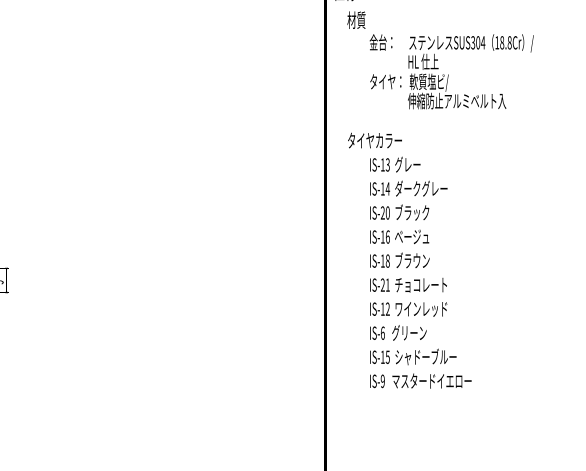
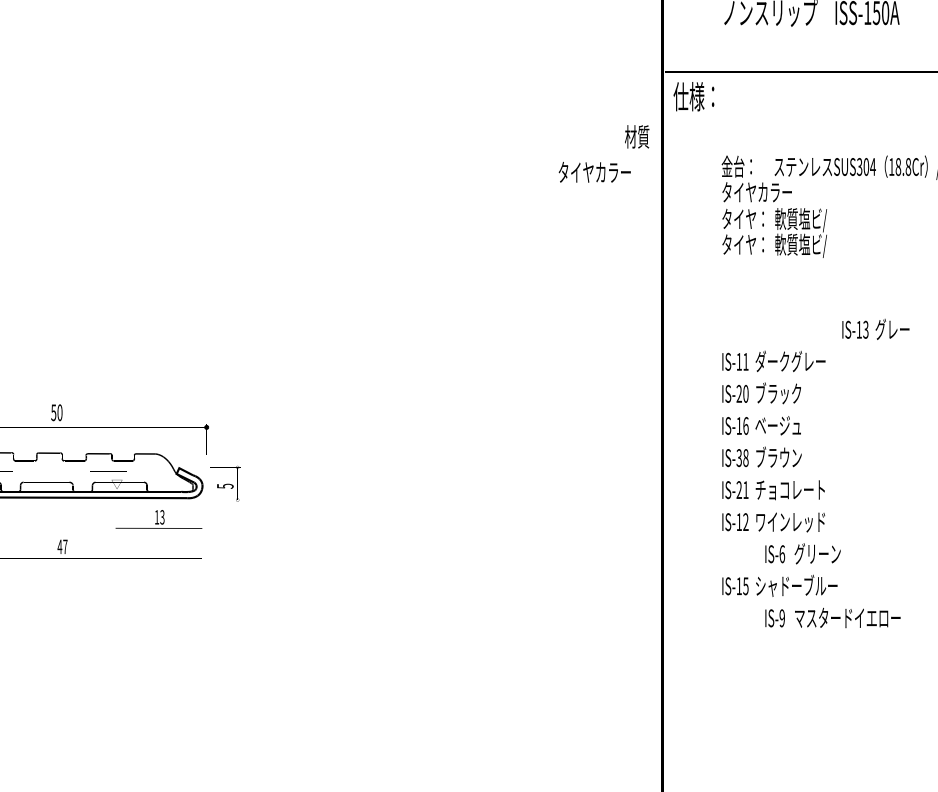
text: (356, 19) -> (637, 136), moved
text: (404, 61) -> (767, 192), HL 仕上 -> タイヤカラー
text: (437, 101) -> (812, 245), 伸縮防止アルミベルト入 -> タイヤ：  軟質塩ビ/
text: (374, 140) -> (594, 172), moved
text: (395, 163) -> (875, 328), moved
text: (387, 188) -> (745, 361), IS-14 -> IS-11
text: (382, 261) -> (738, 458), IS-18 -> IS-38
text: (398, 332) -> (802, 553), moved
text: (420, 380) -> (832, 617), moved

